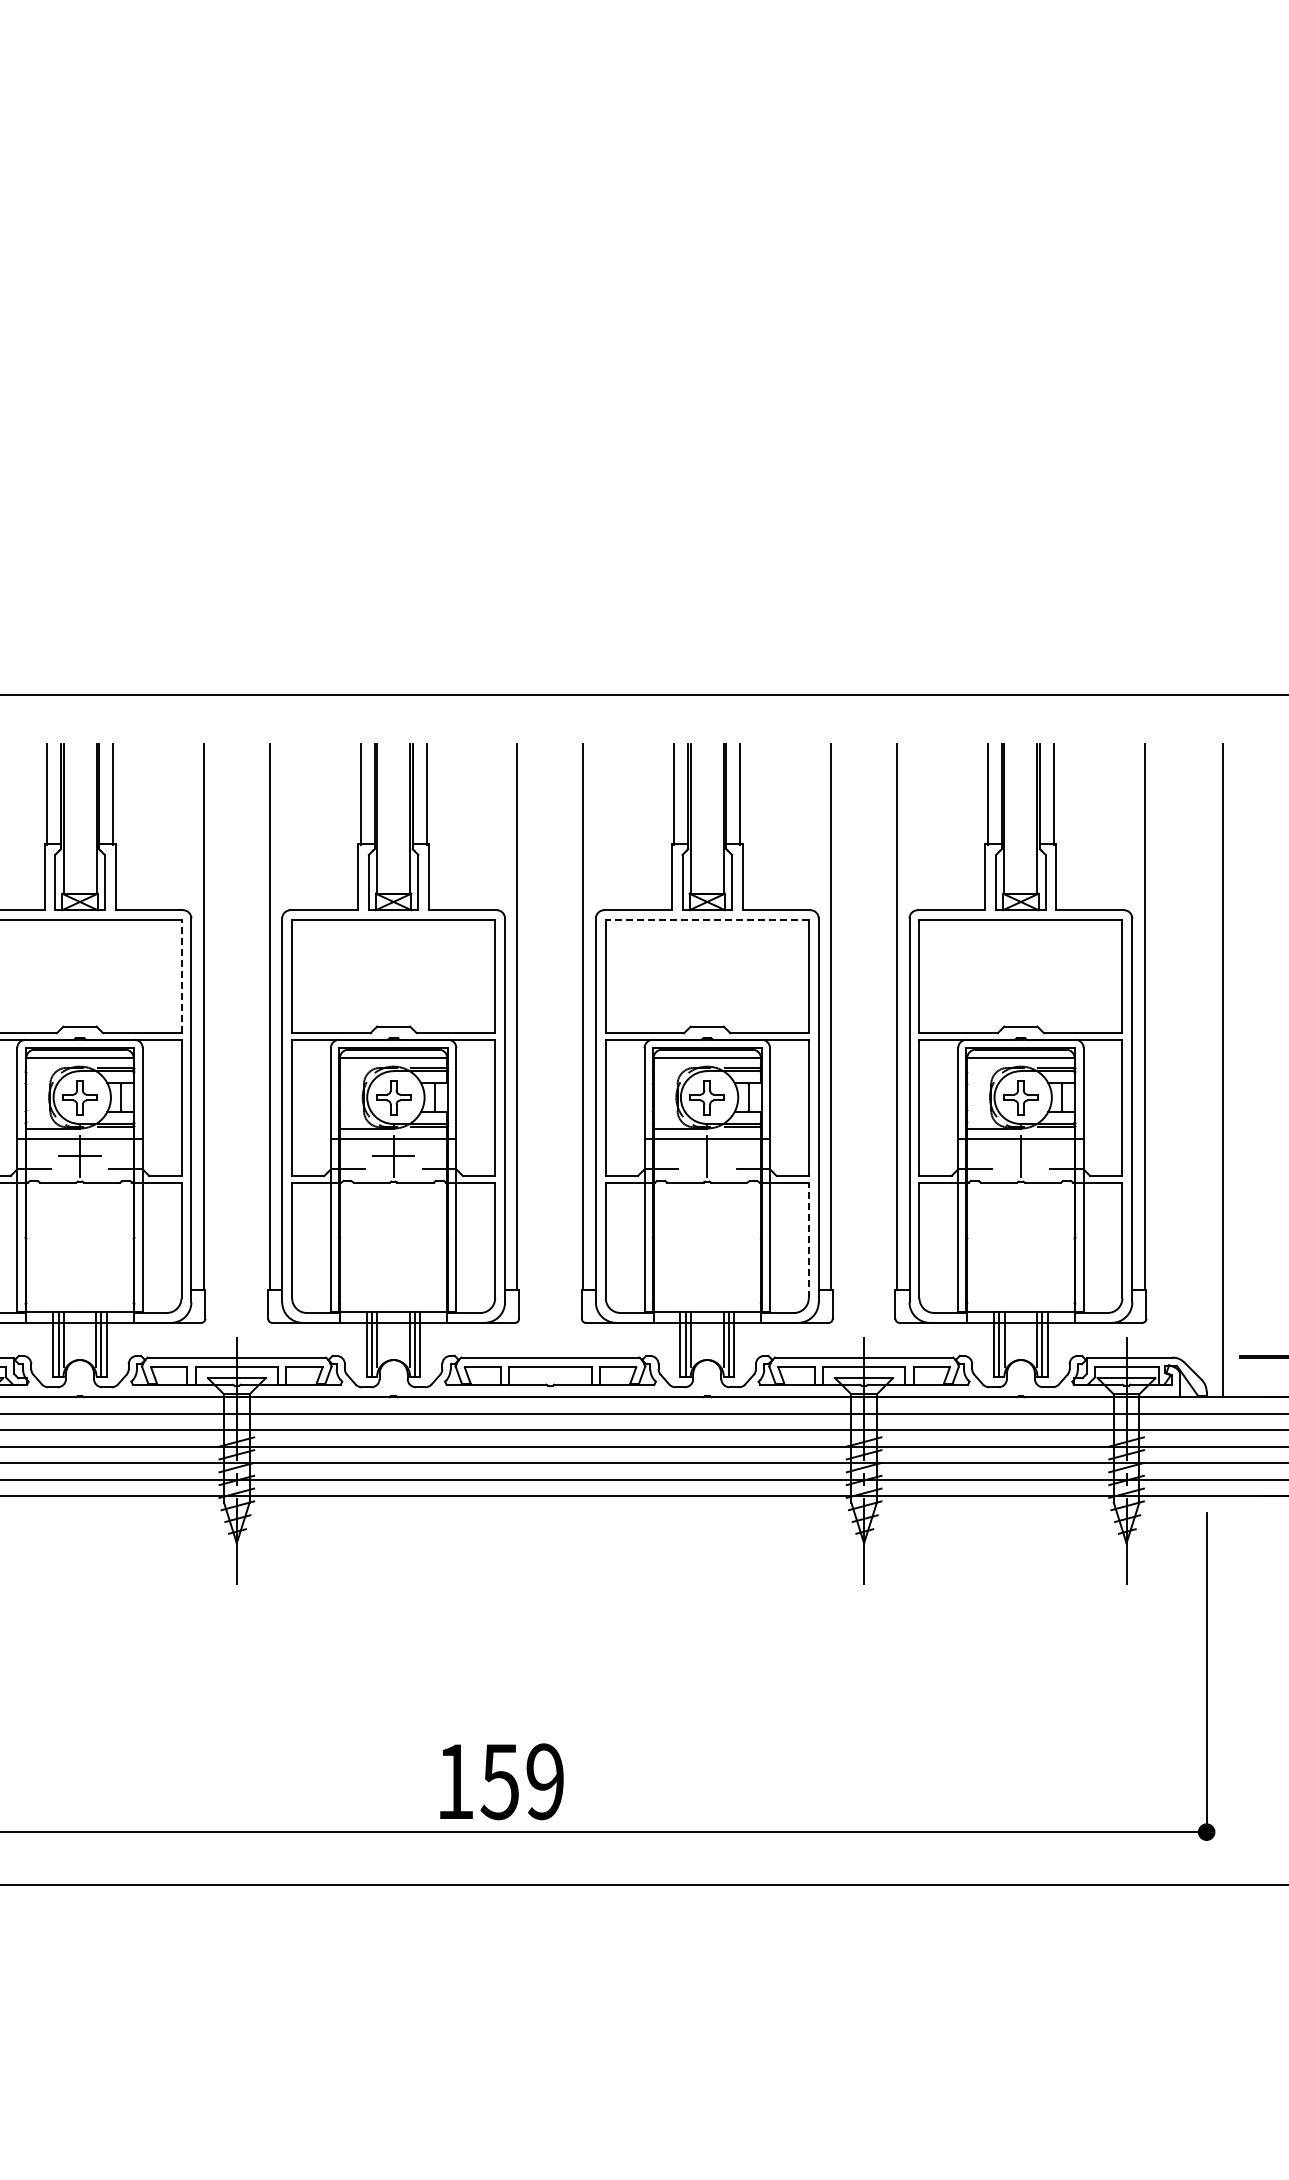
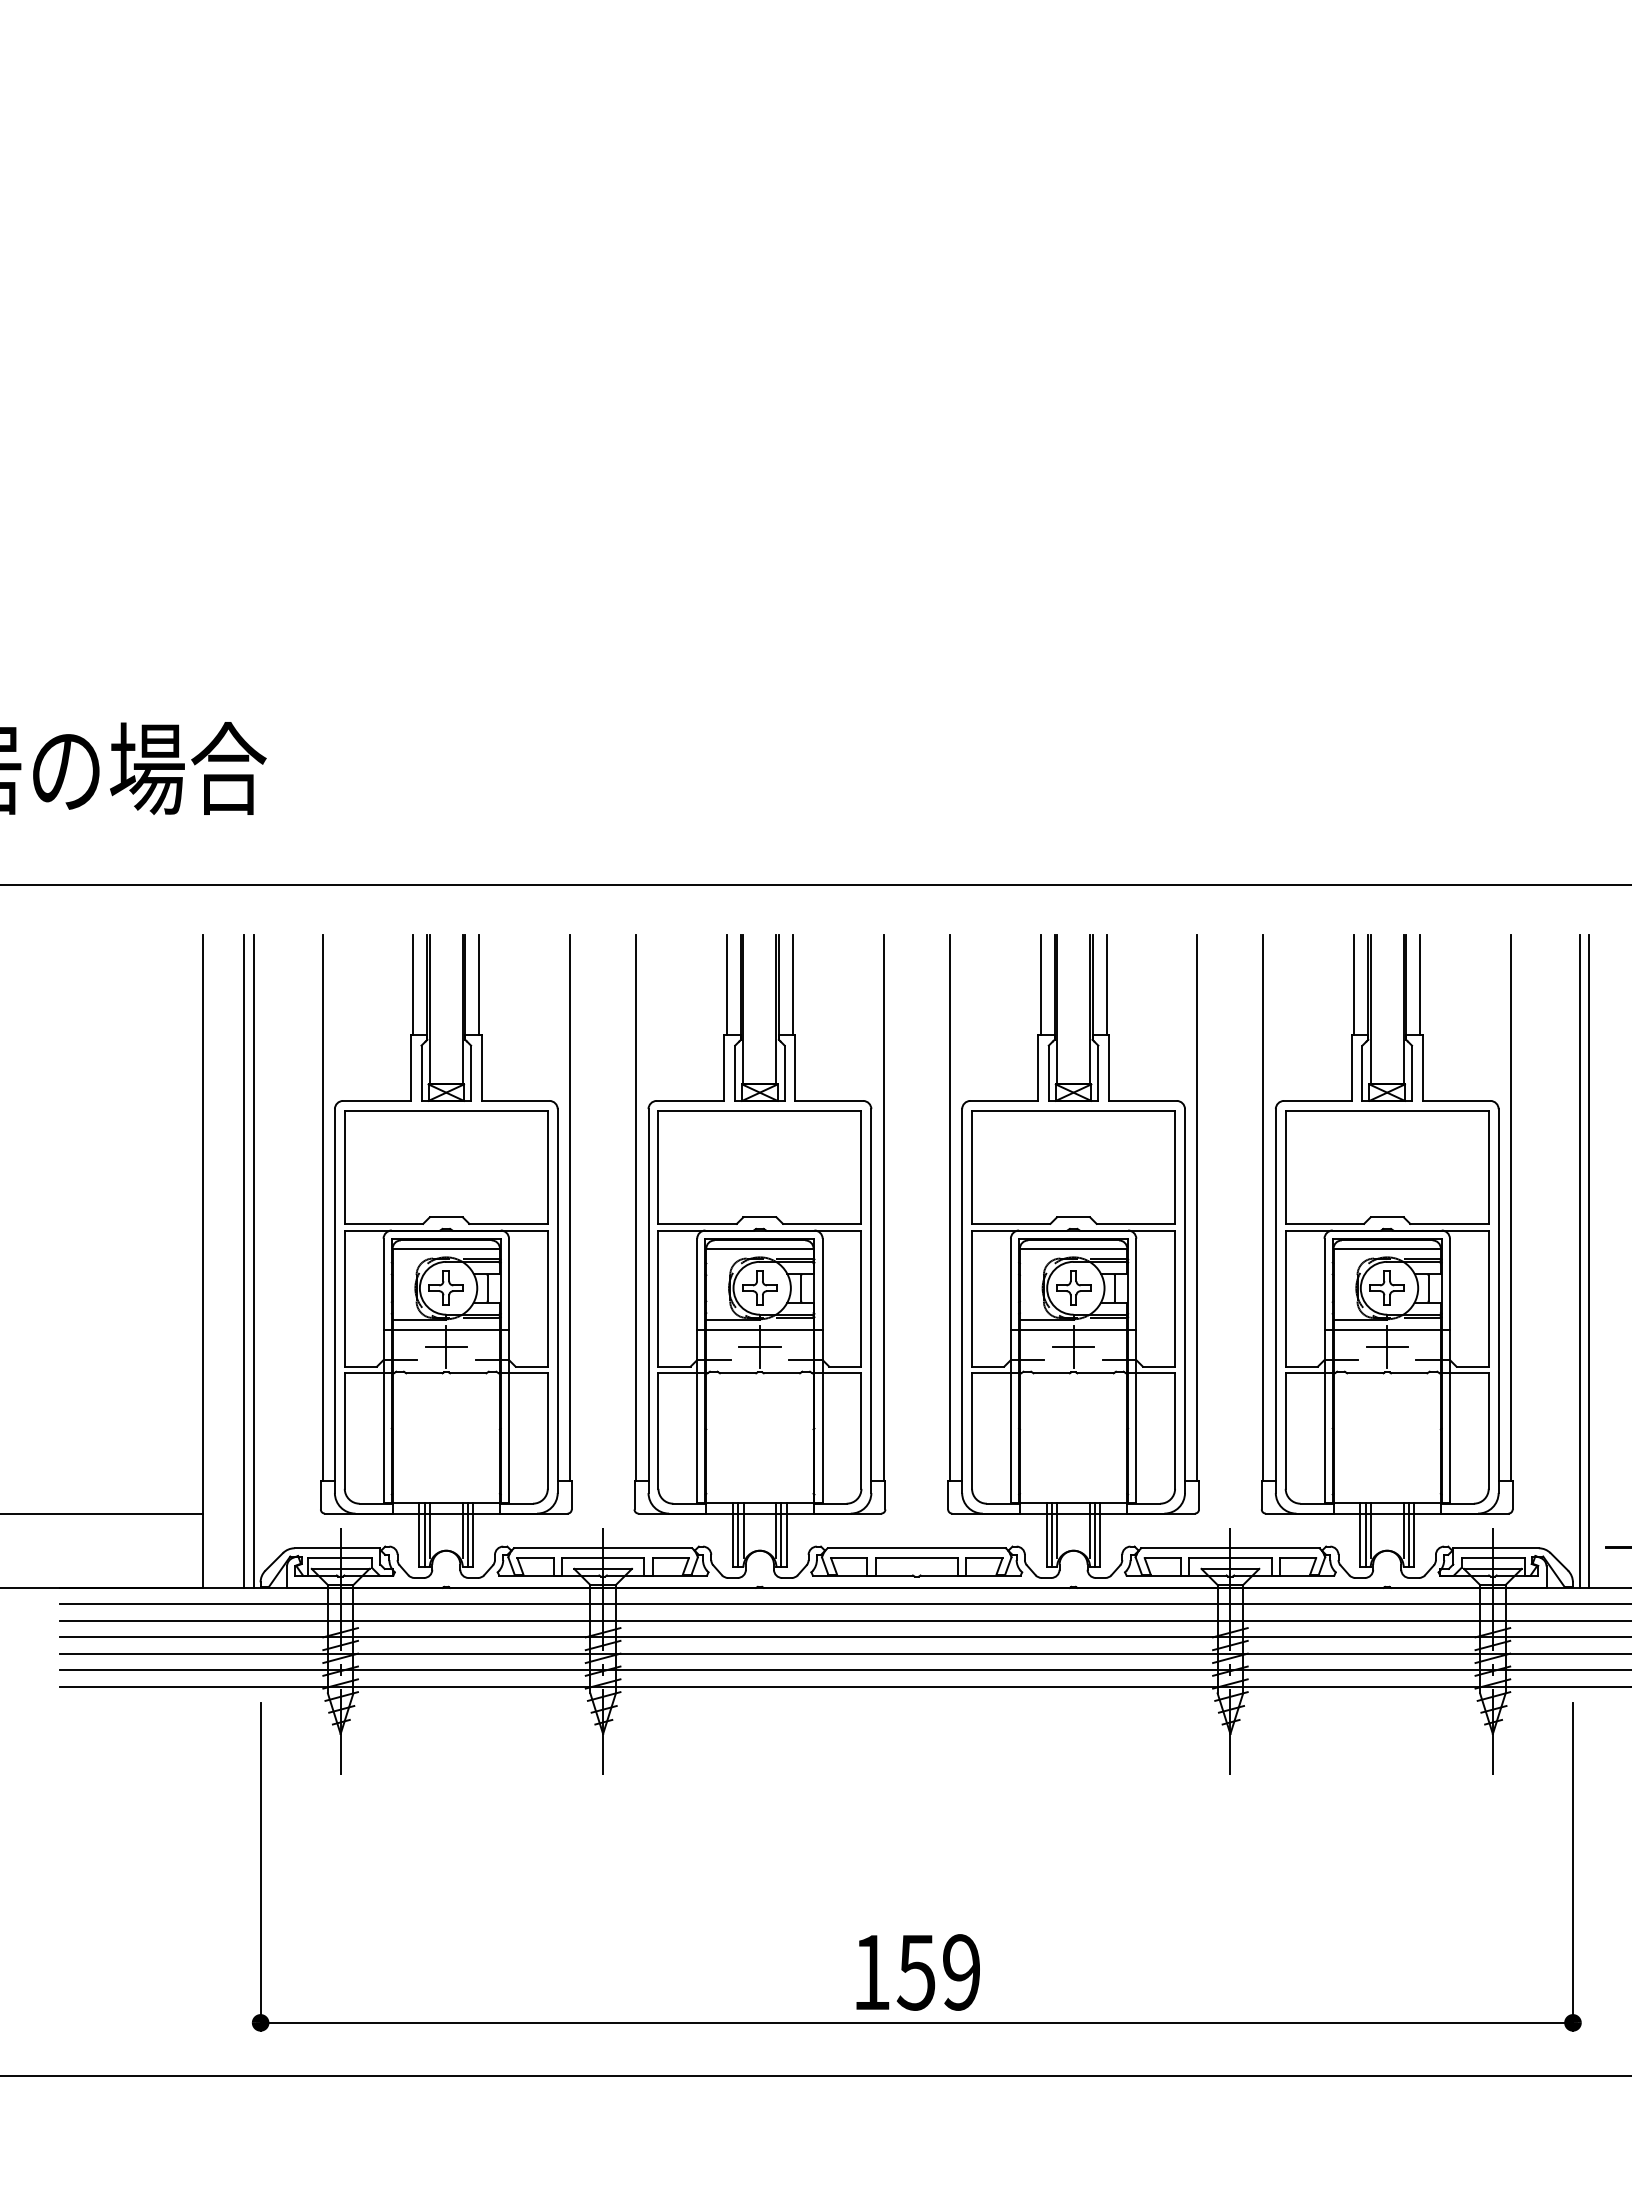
line: (707, 919) -> (1073, 1110), dashed -> solid
line: (181, 976) -> (547, 1167), dashed -> solid
line: (1213, 1069) -> (1579, 1260), added
line: (707, 1155) -> (1073, 1346), added
line: (1020, 1155) -> (1386, 1346), added
line: (809, 1240) -> (1175, 1431), dashed -> solid
text: (501, 1781) -> (917, 1972), moved

